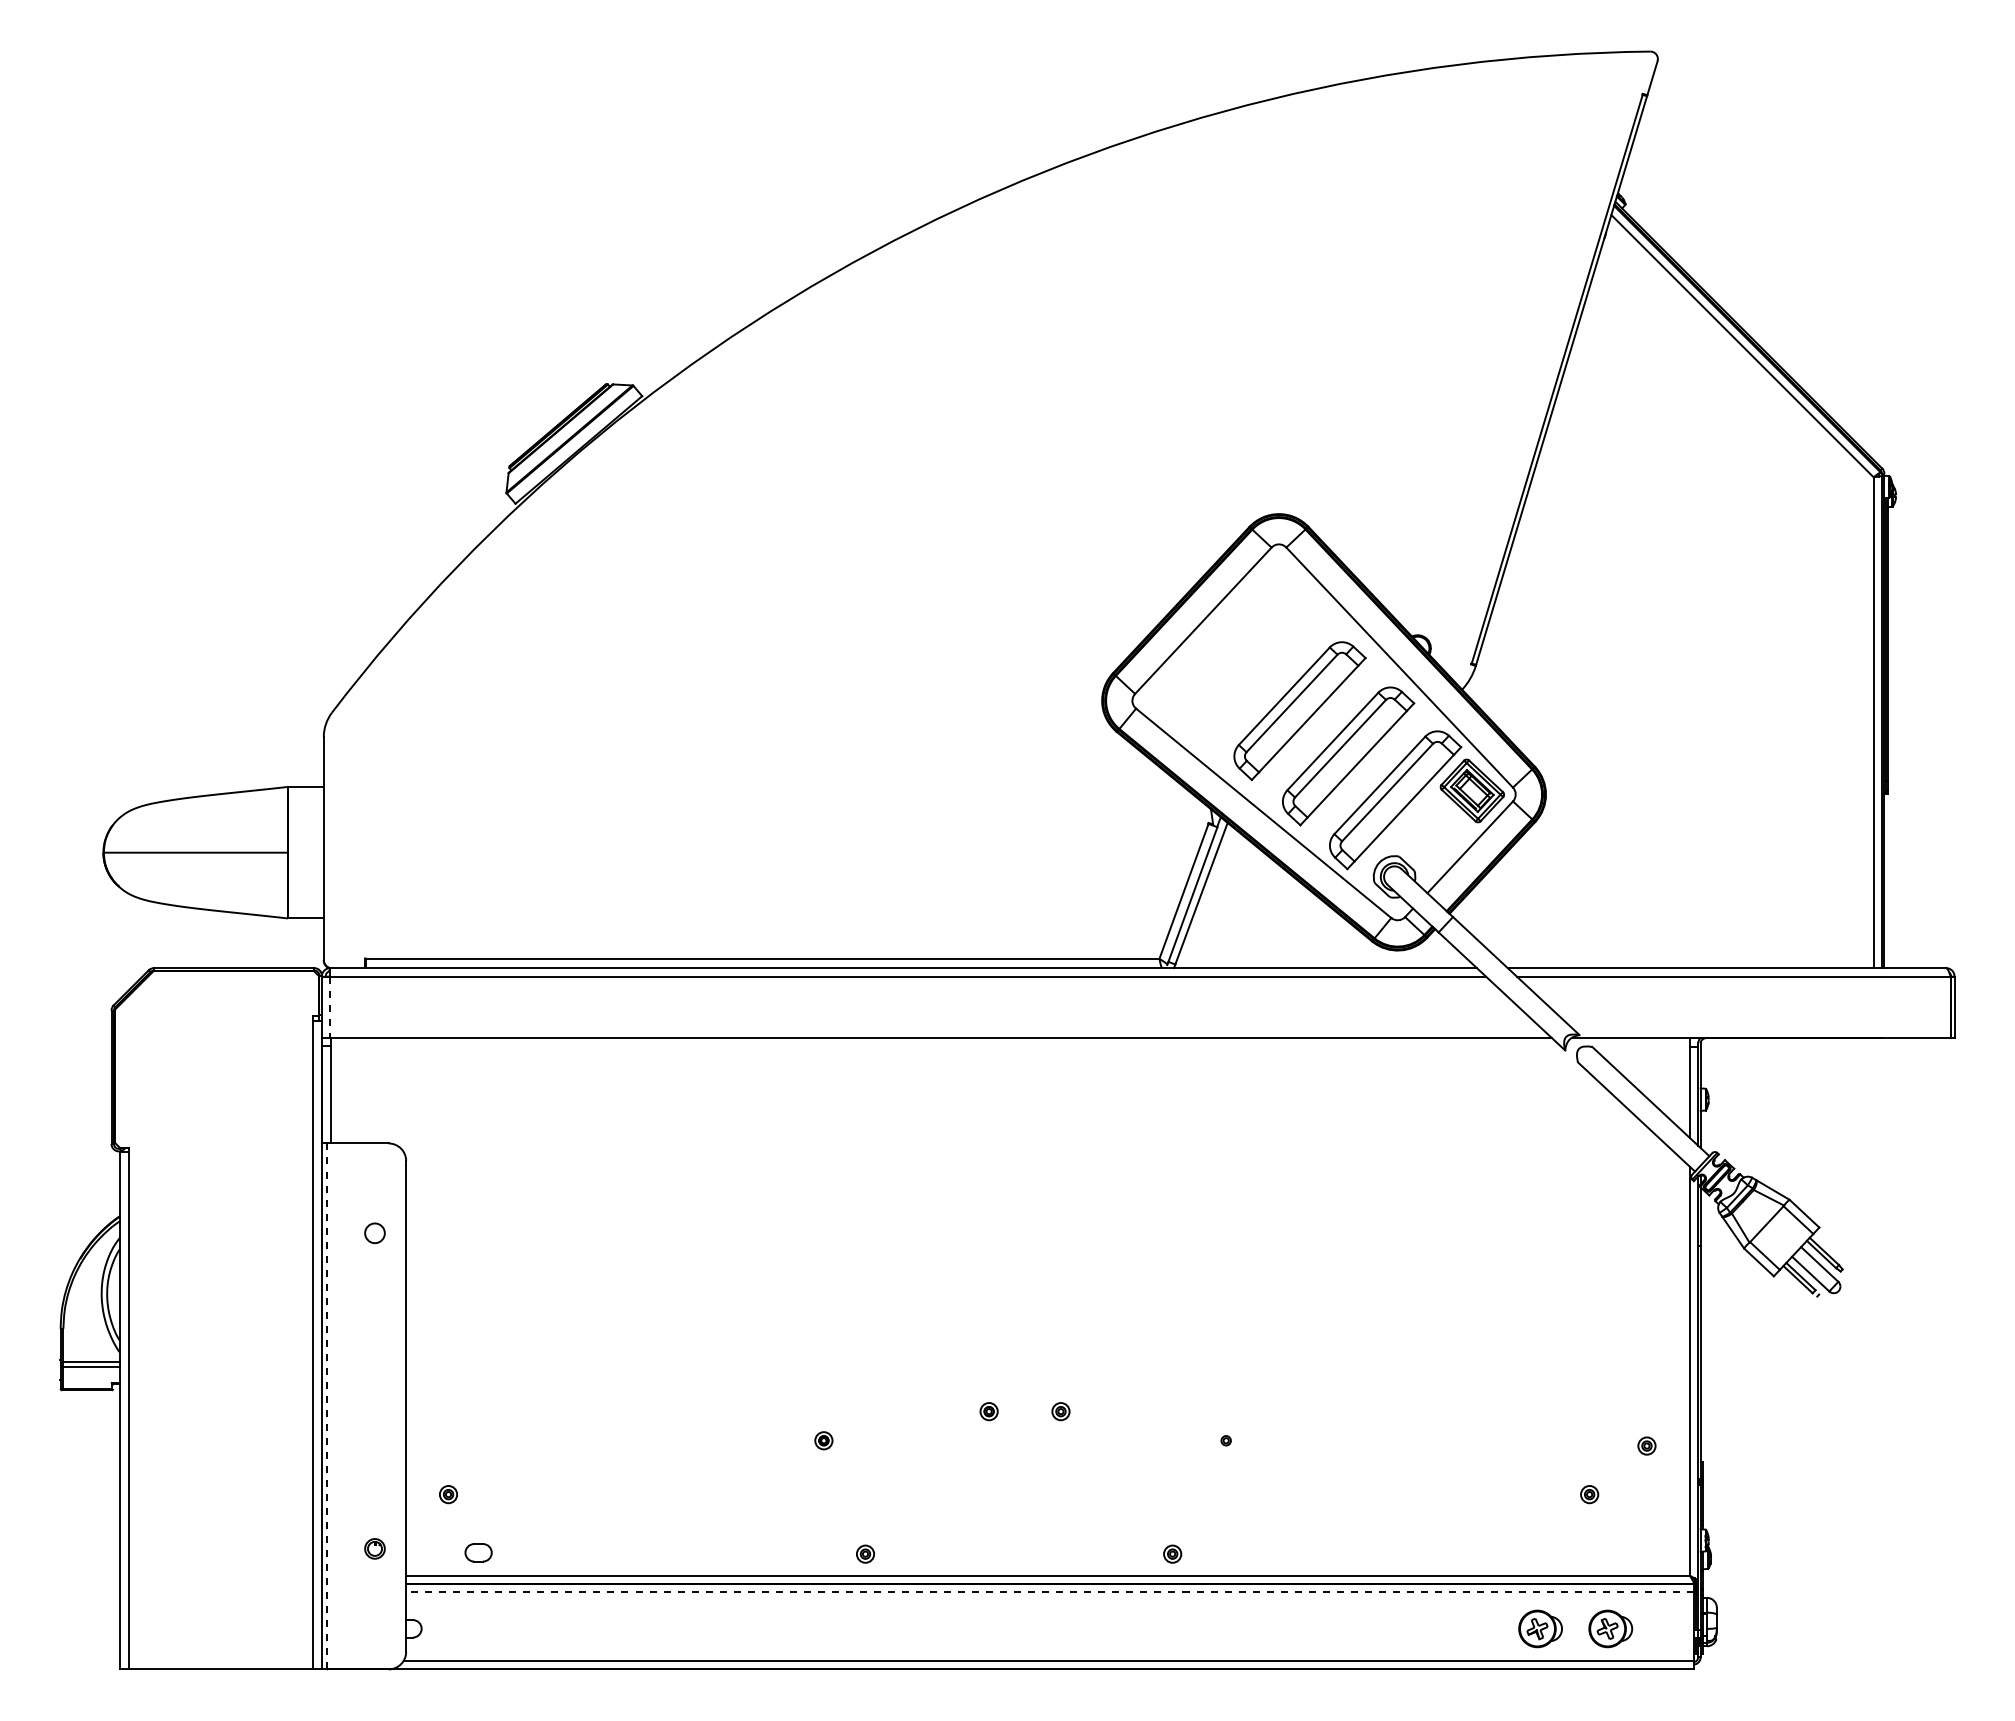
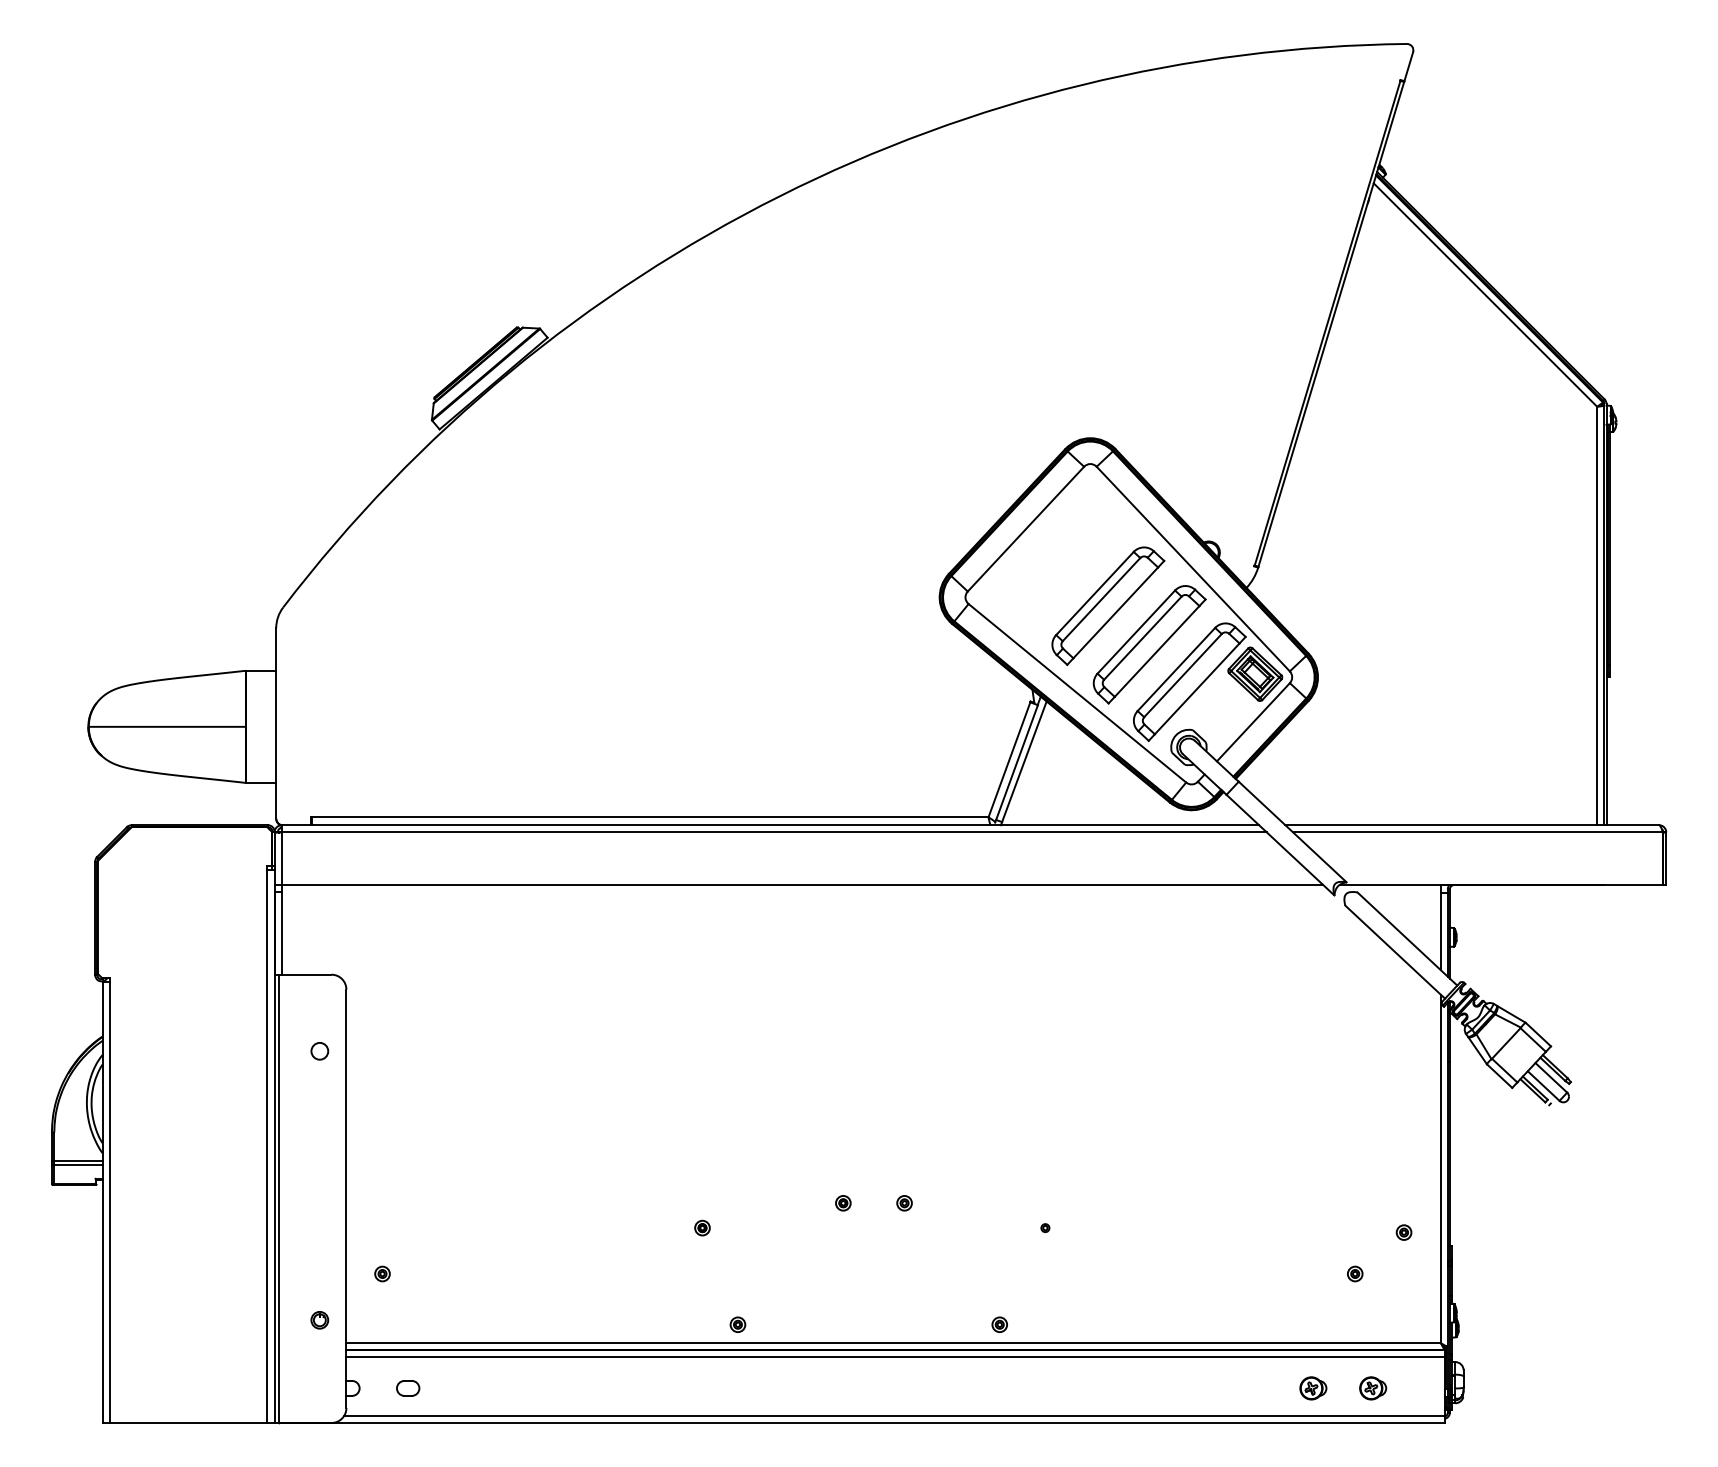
line: (330, 1007) -> (281, 858), dashed -> solid
line: (326, 1406) -> (278, 1198), dashed -> solid
part: (478, 1552) -> (408, 1388), moved
line: (1049, 1592) -> (894, 1357), dashed -> solid
part: (1540, 1628) -> (1313, 1388), size x0.71
part: (1610, 1628) -> (1372, 1388), size x0.71

